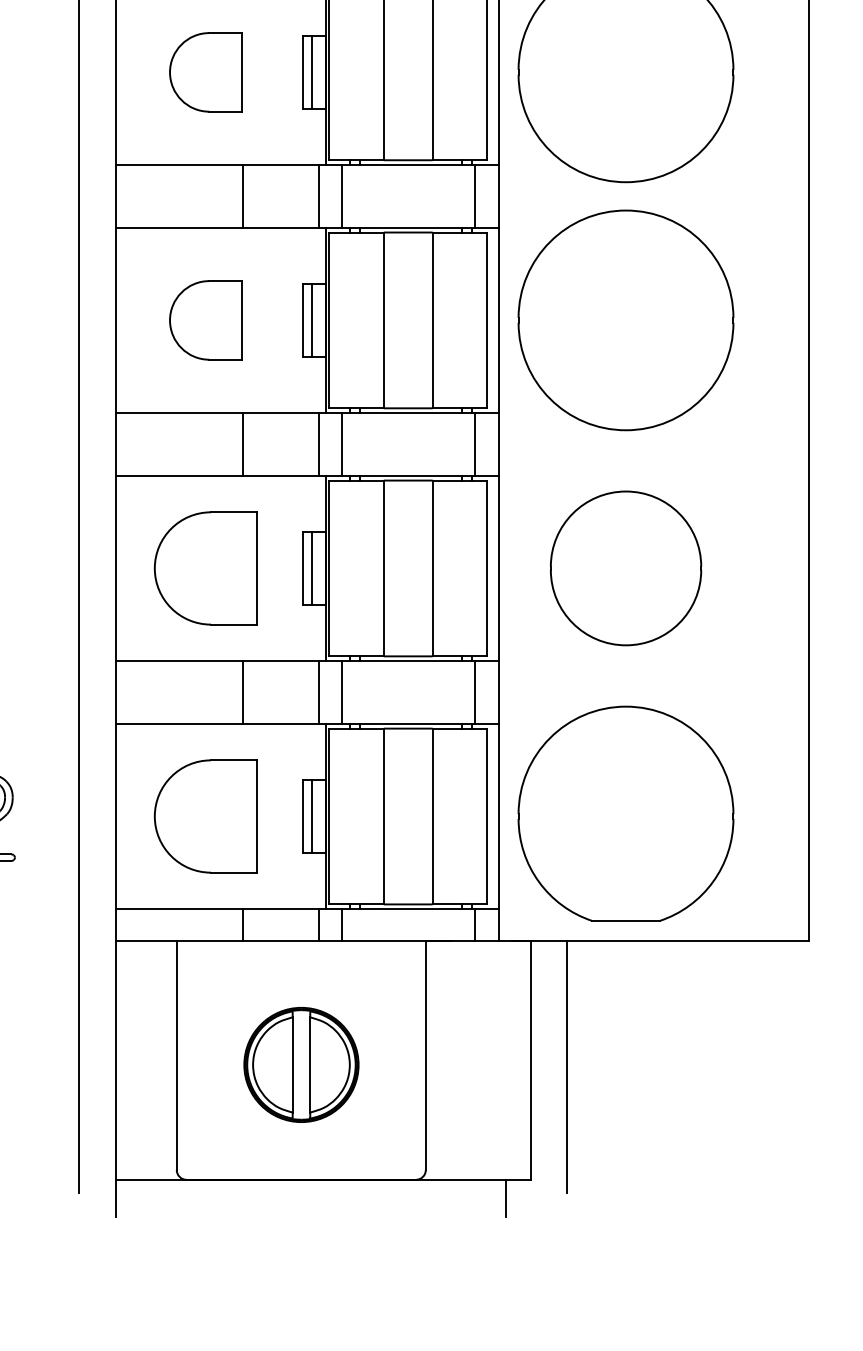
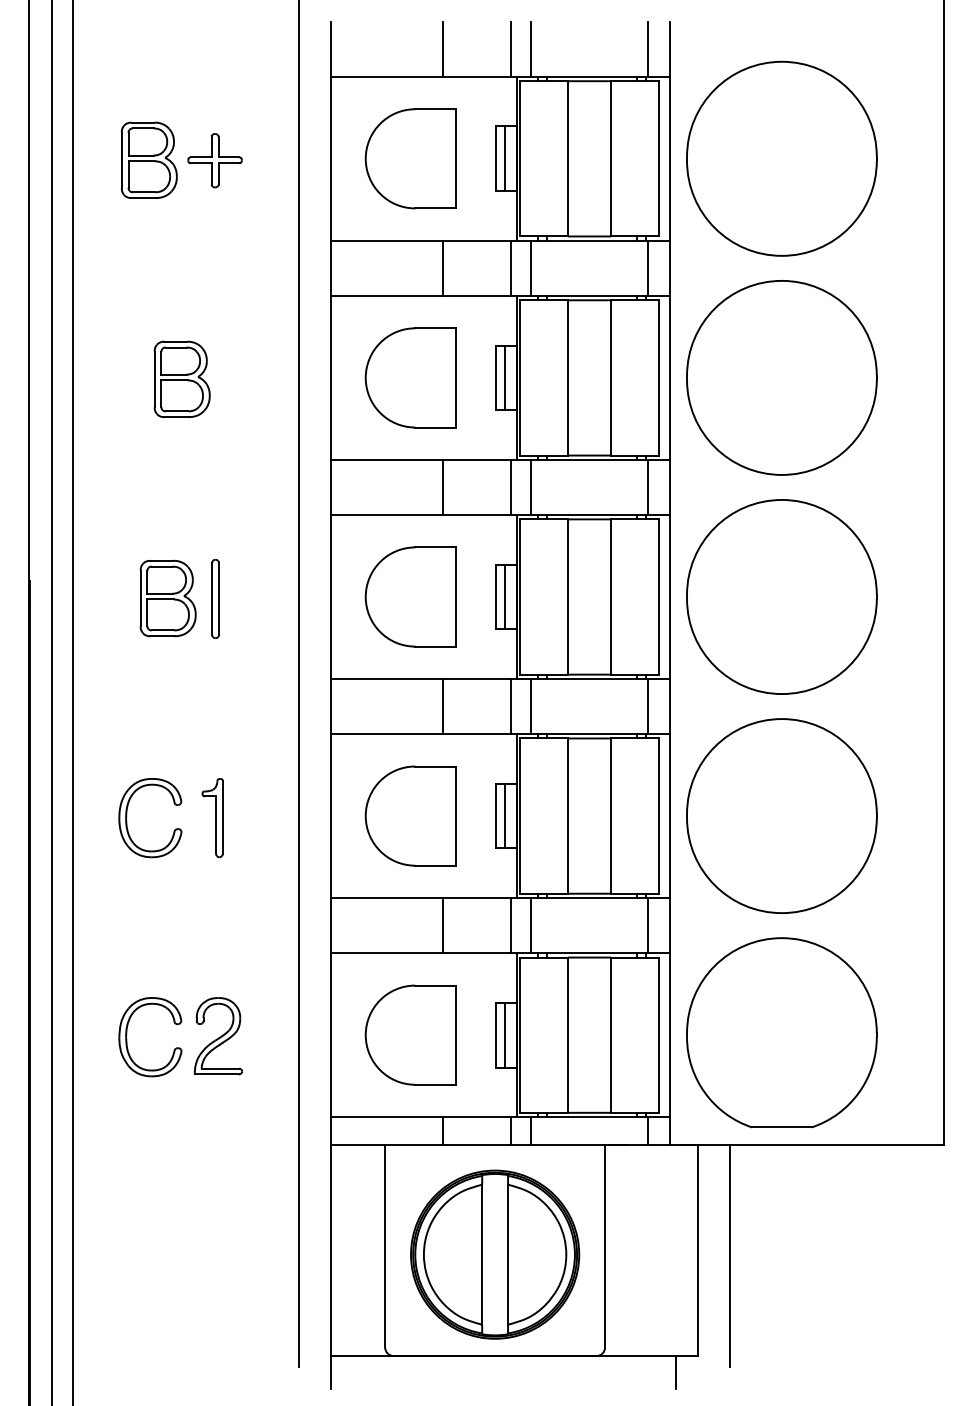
part: (205, 71) -> (410, 377), size x1.43
part: (205, 319) -> (410, 596), size x1.43
part: (625, 567) -> (781, 815), size x1.43
part: (301, 1064) -> (495, 1254), size x1.67

